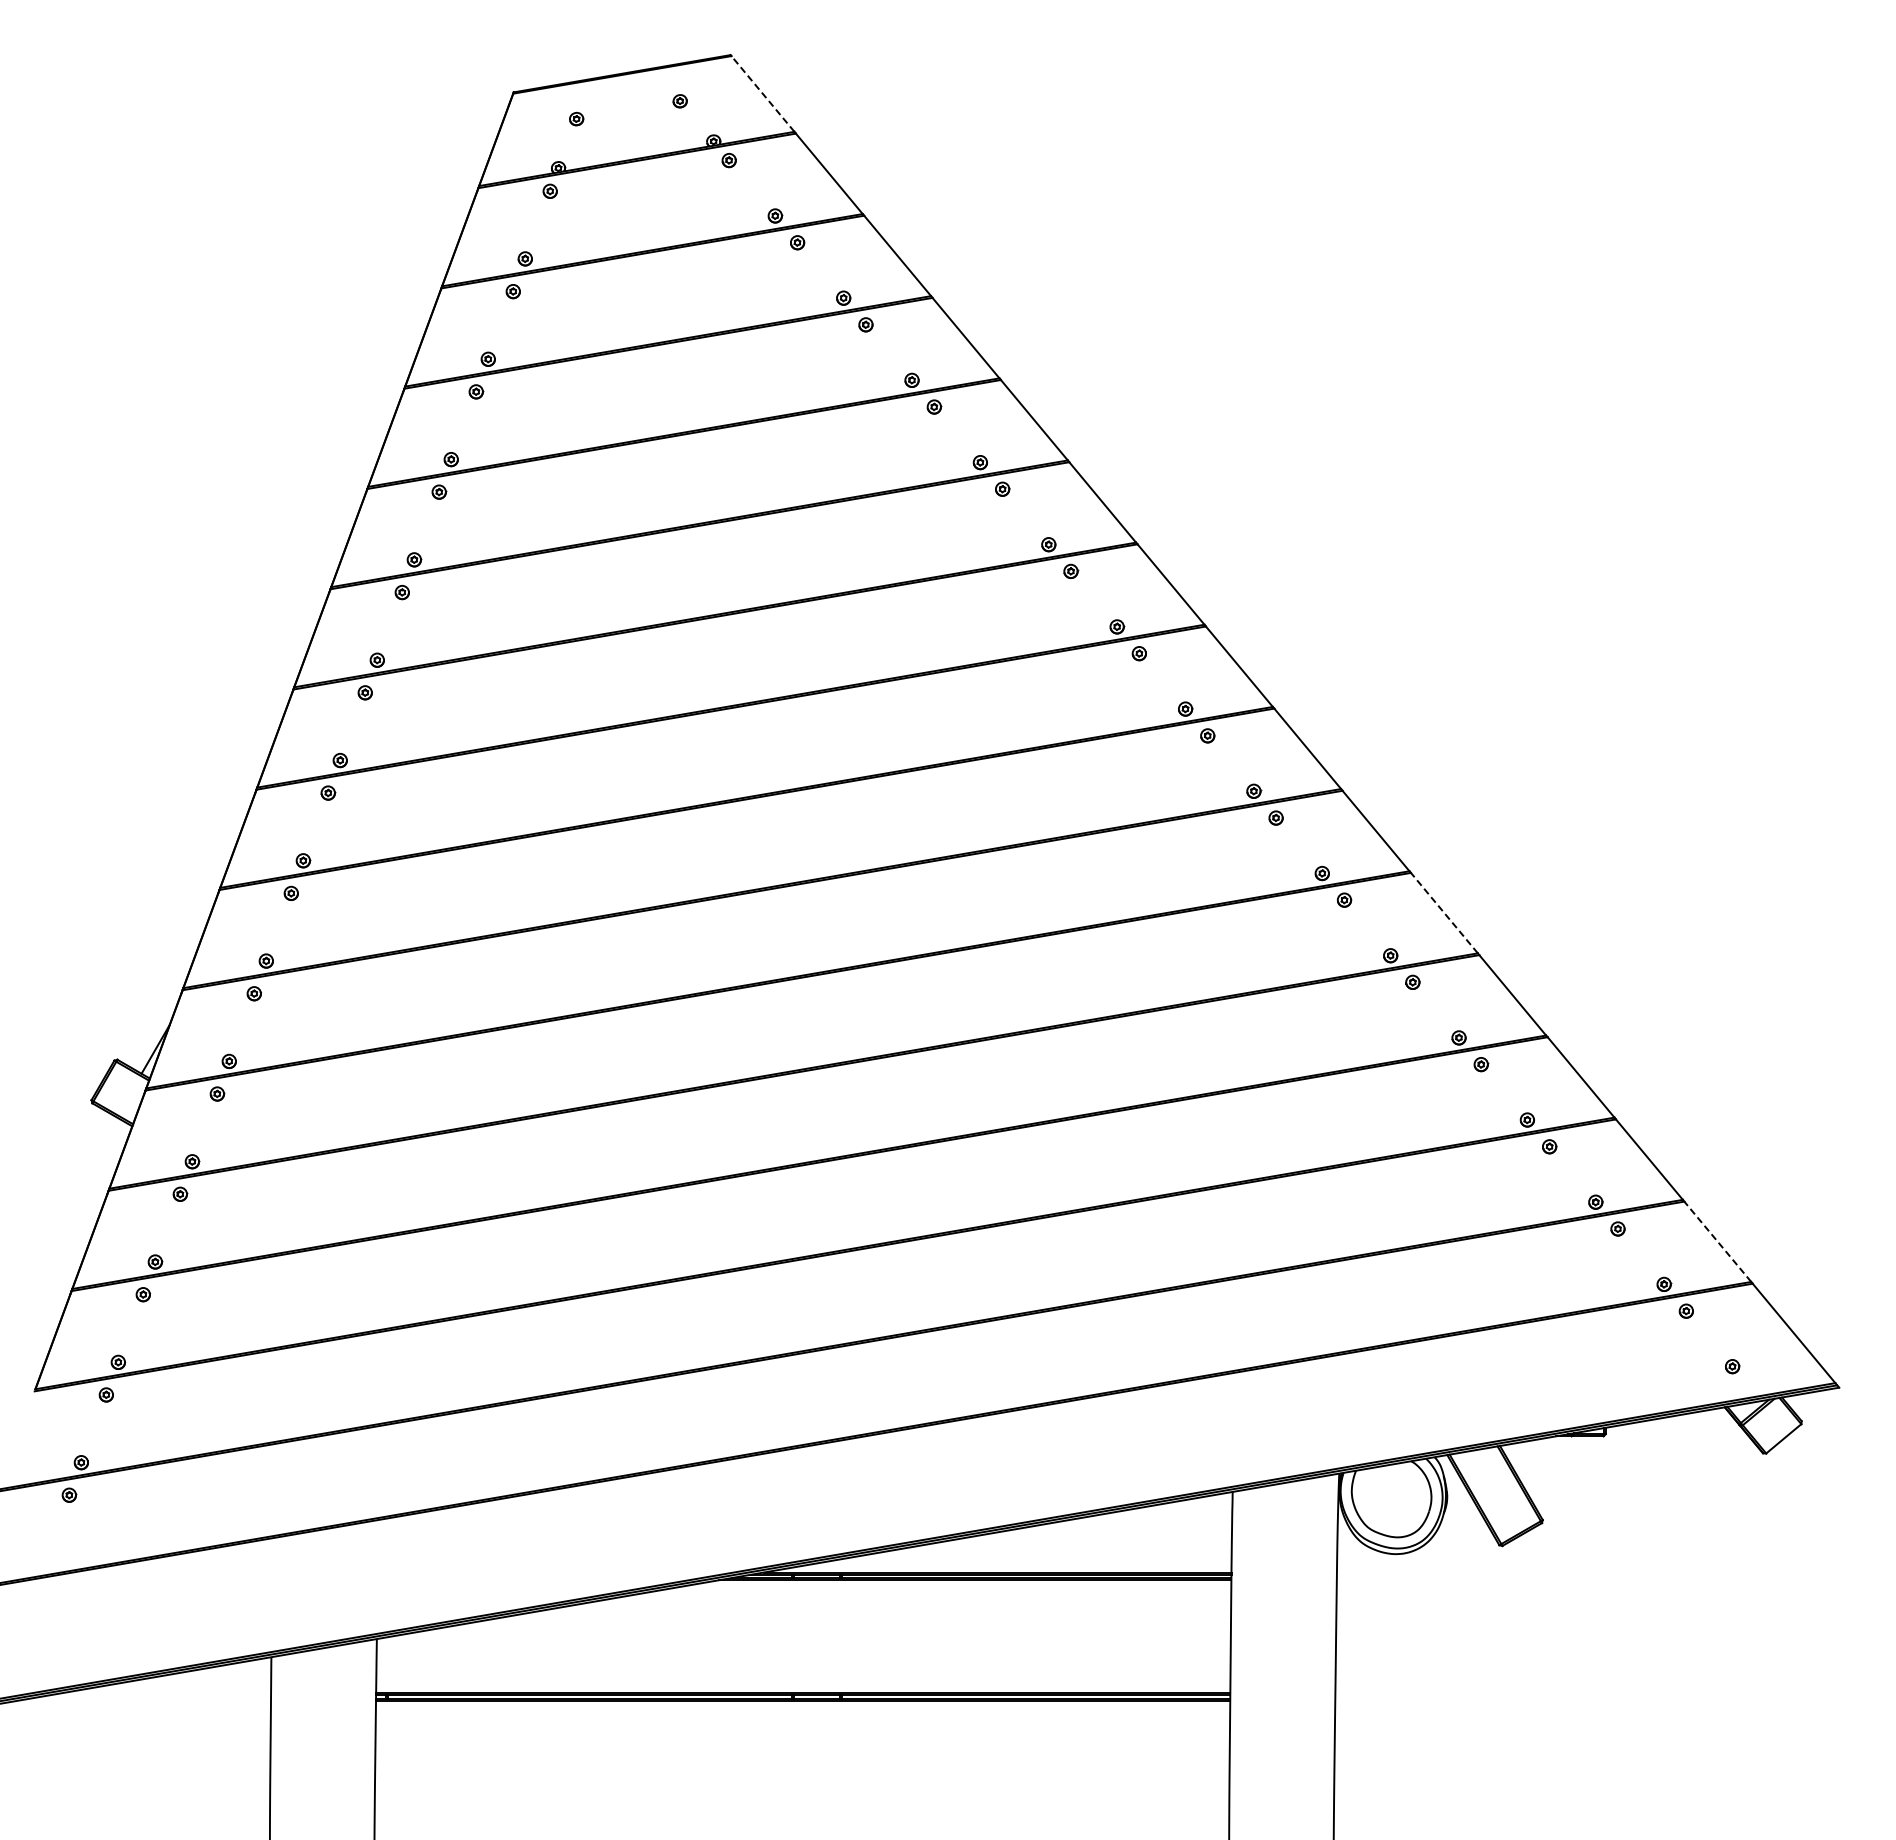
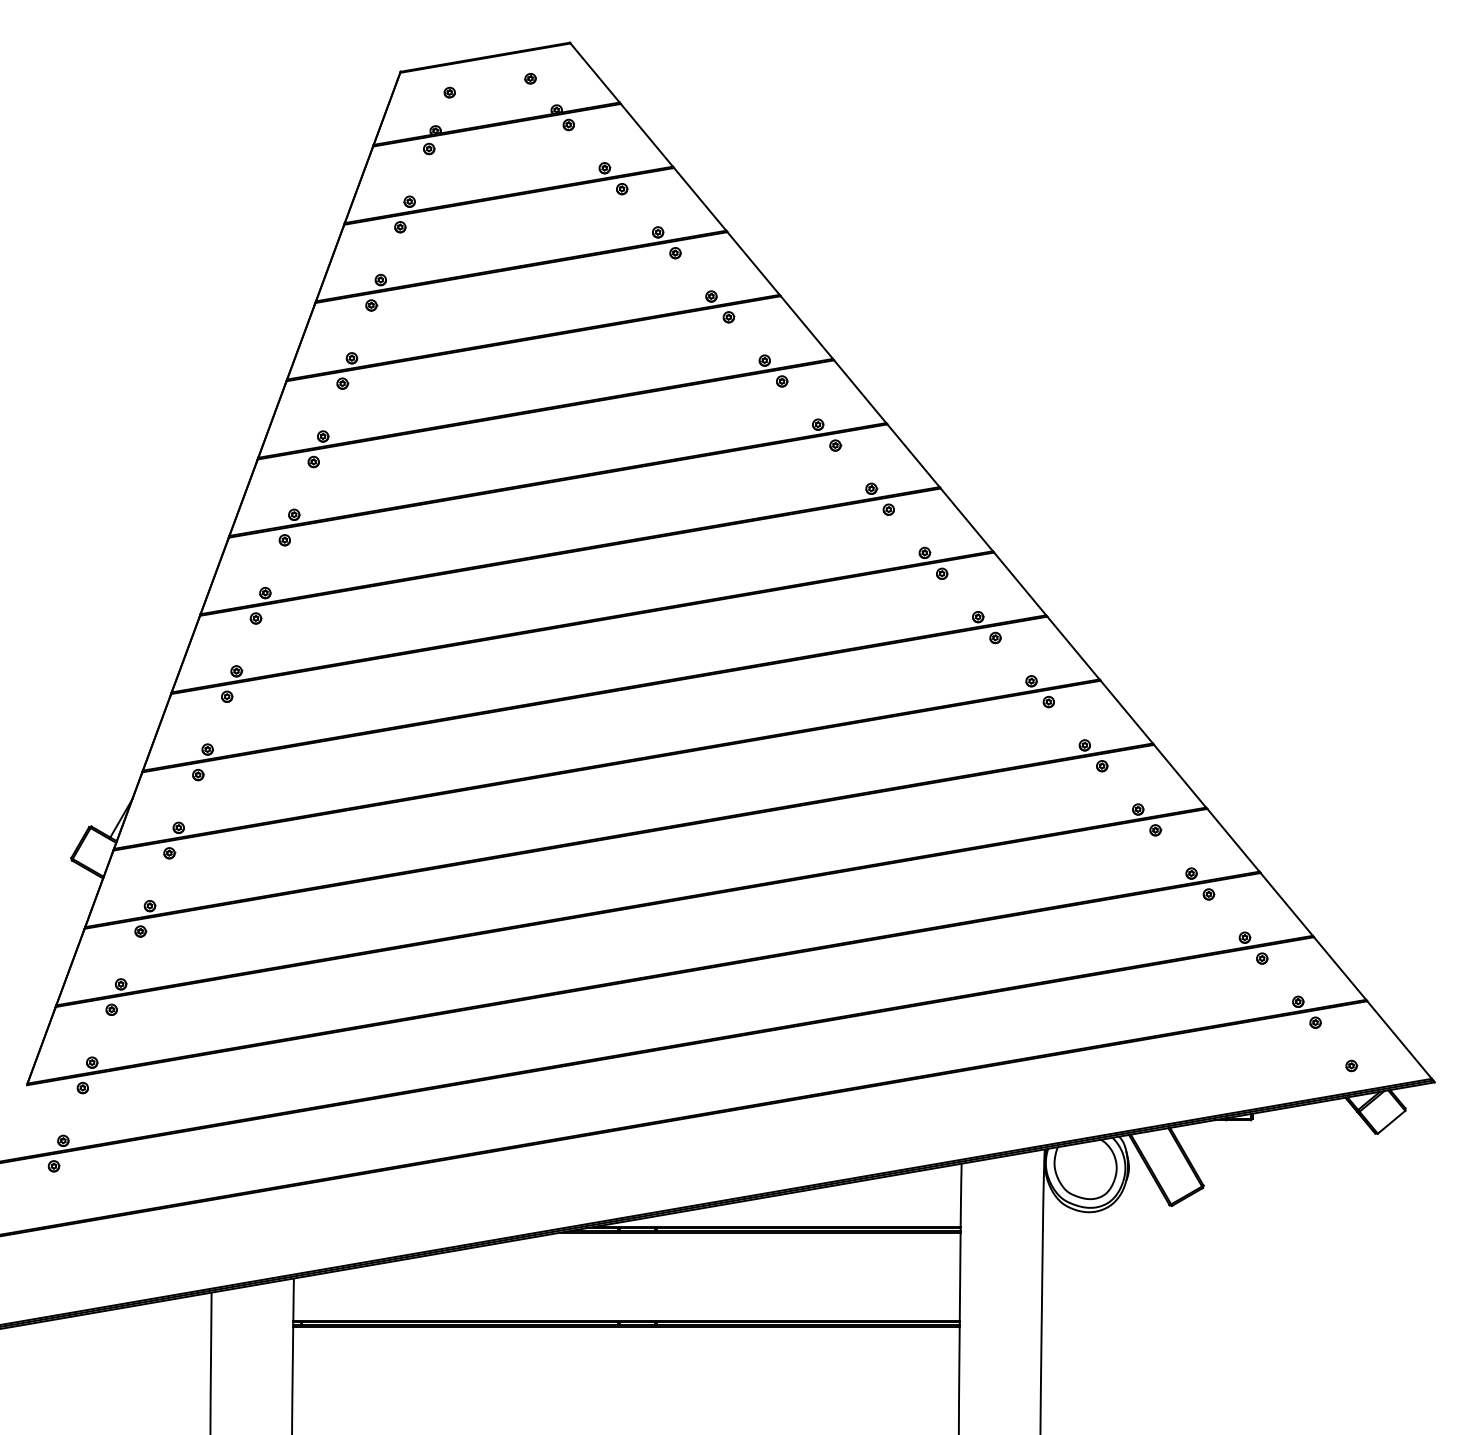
line: (762, 93) -> (594, 72), dashed -> solid
line: (1444, 912) -> (1126, 711), dashed -> solid
line: (1717, 1241) -> (1339, 968), dashed -> solid

